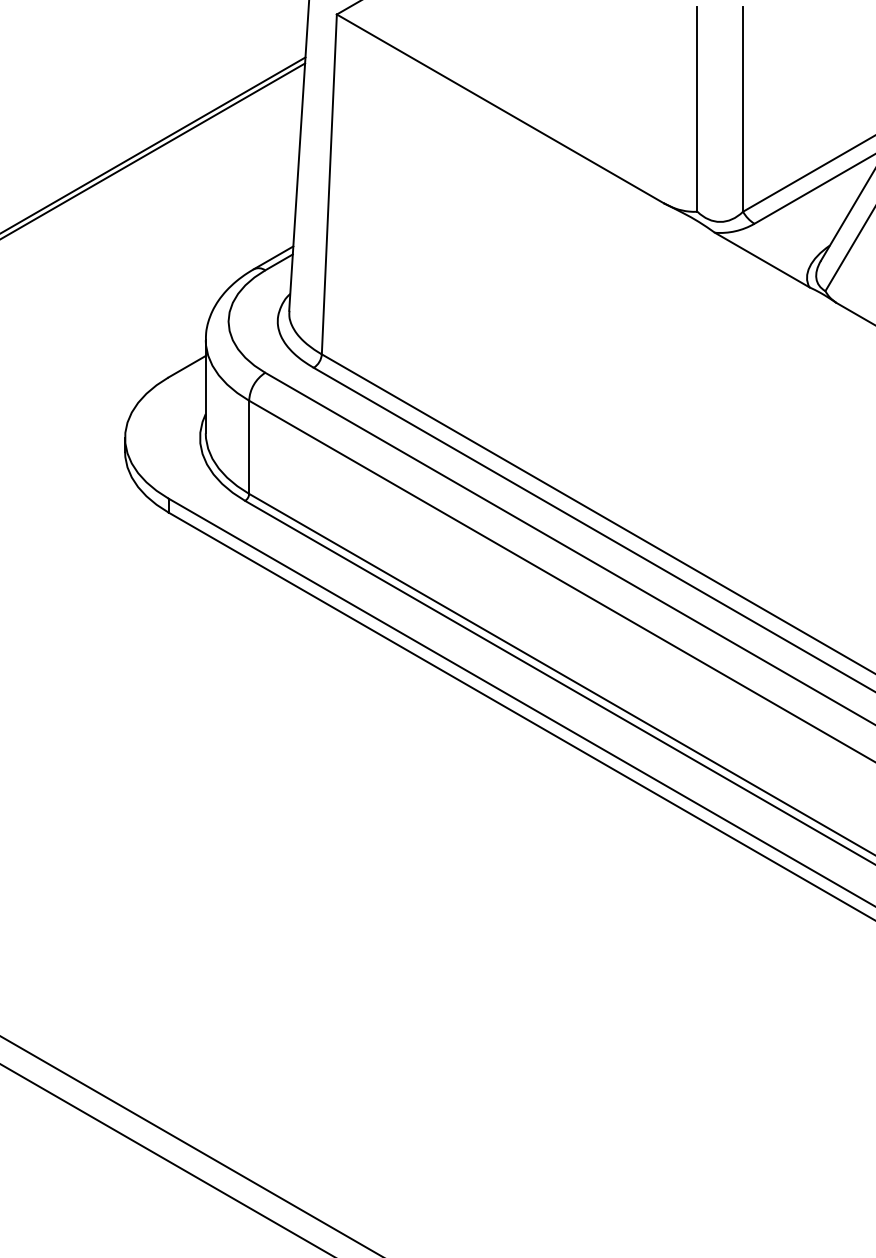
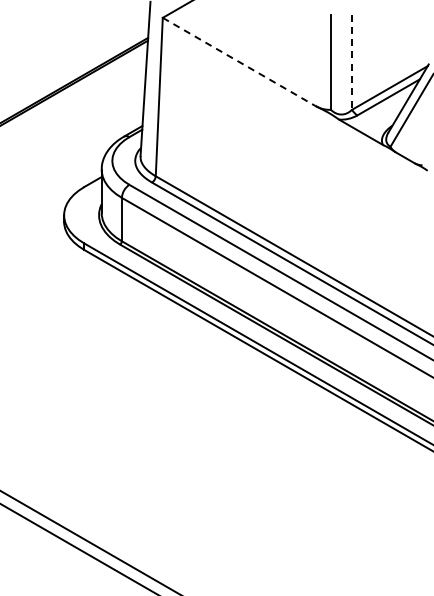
line: (499, 108) -> (238, 61), solid -> dashed
line: (743, 110) -> (352, 62), solid -> dashed

